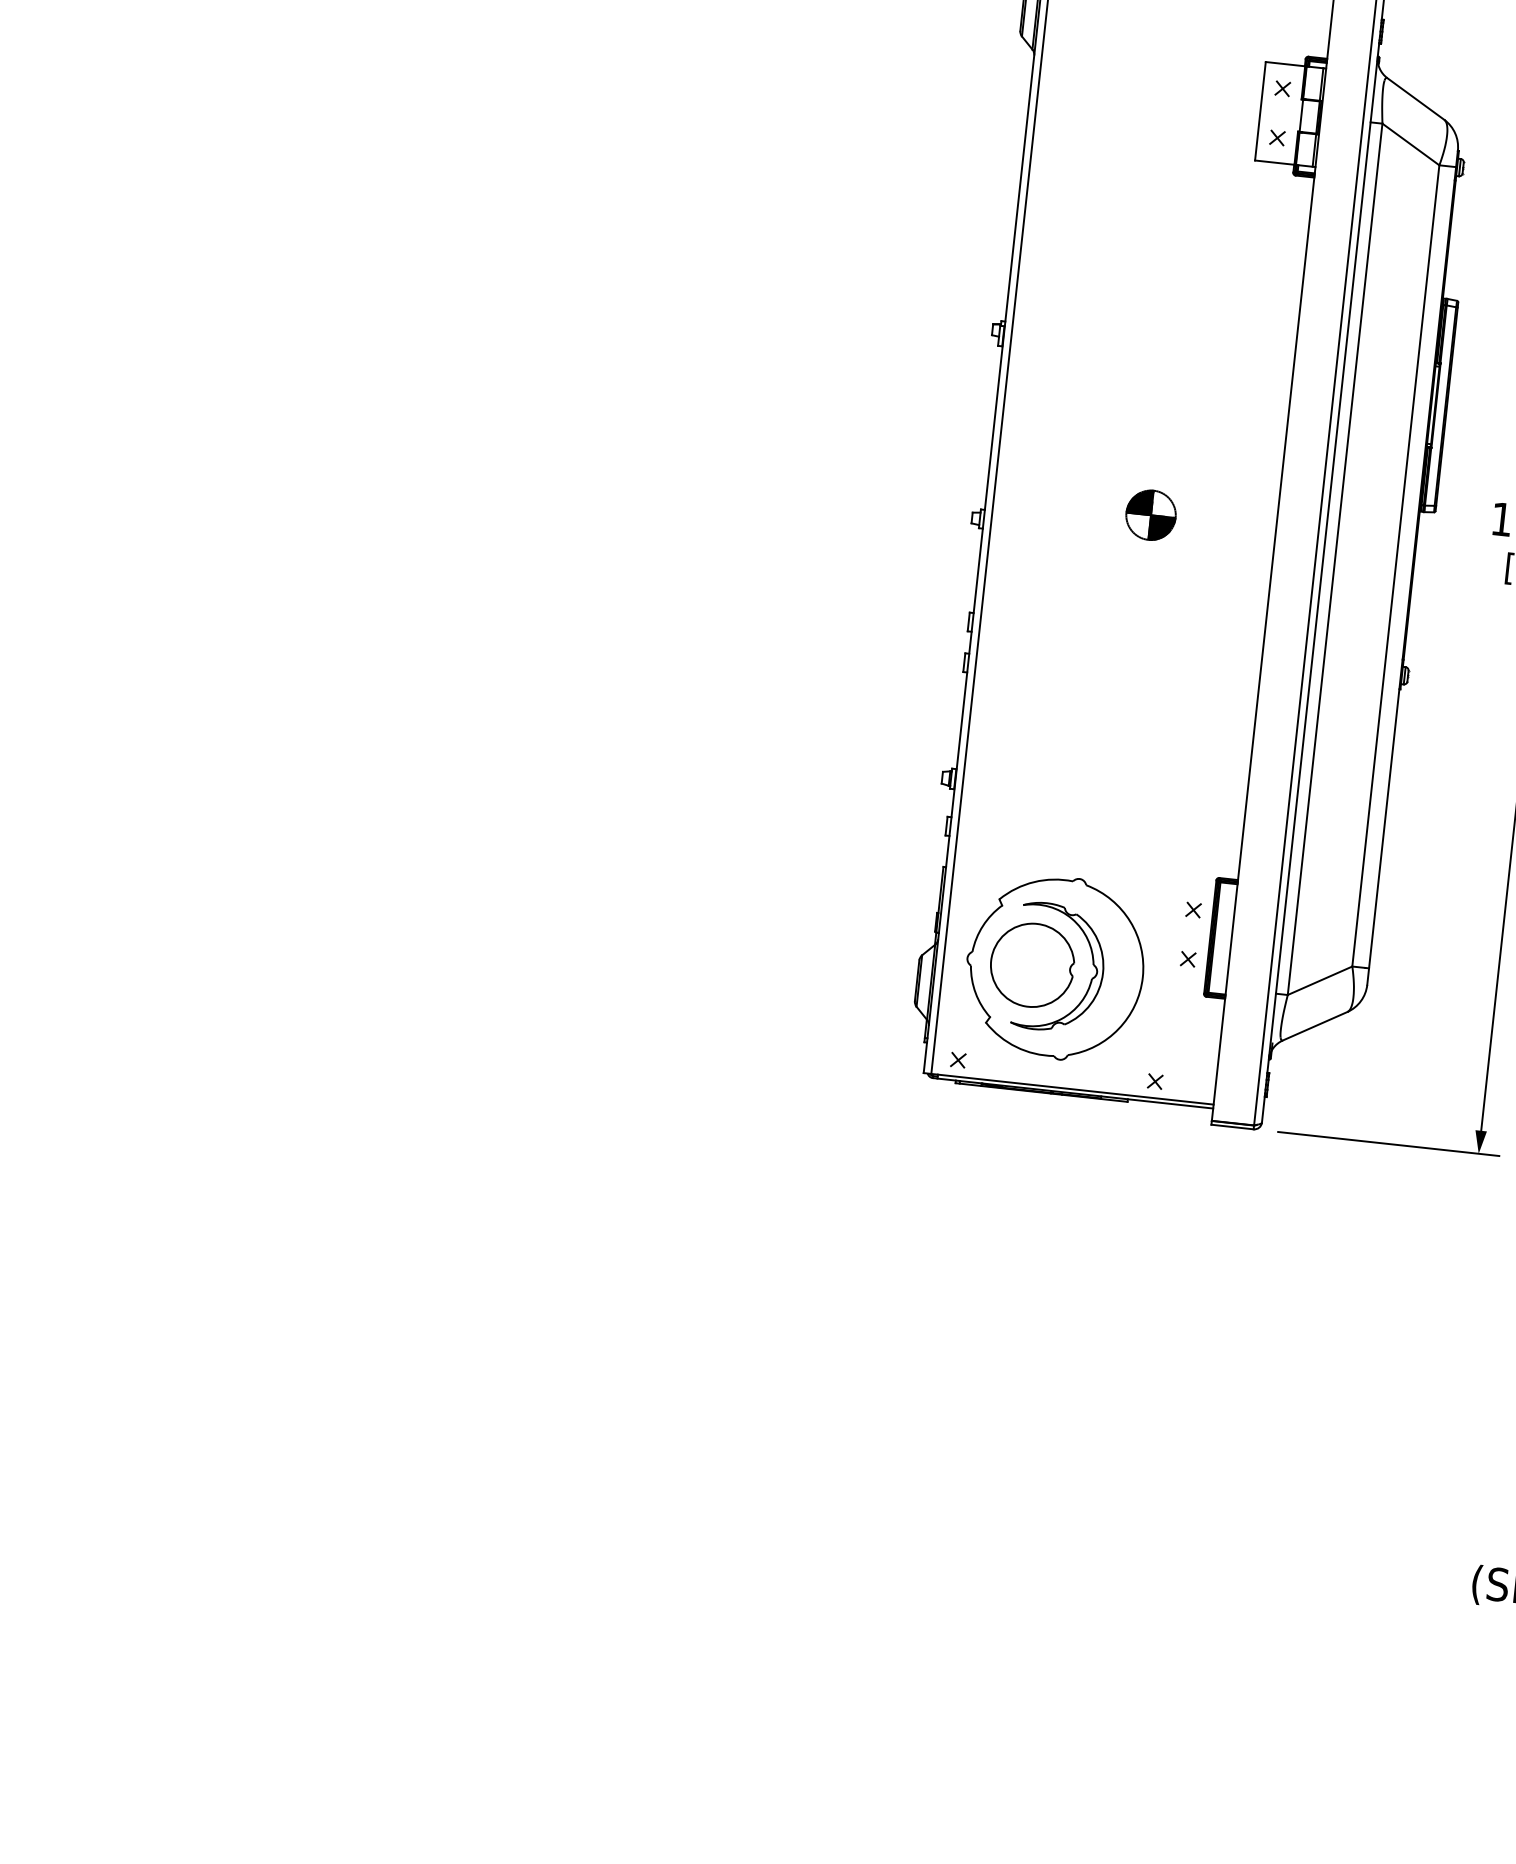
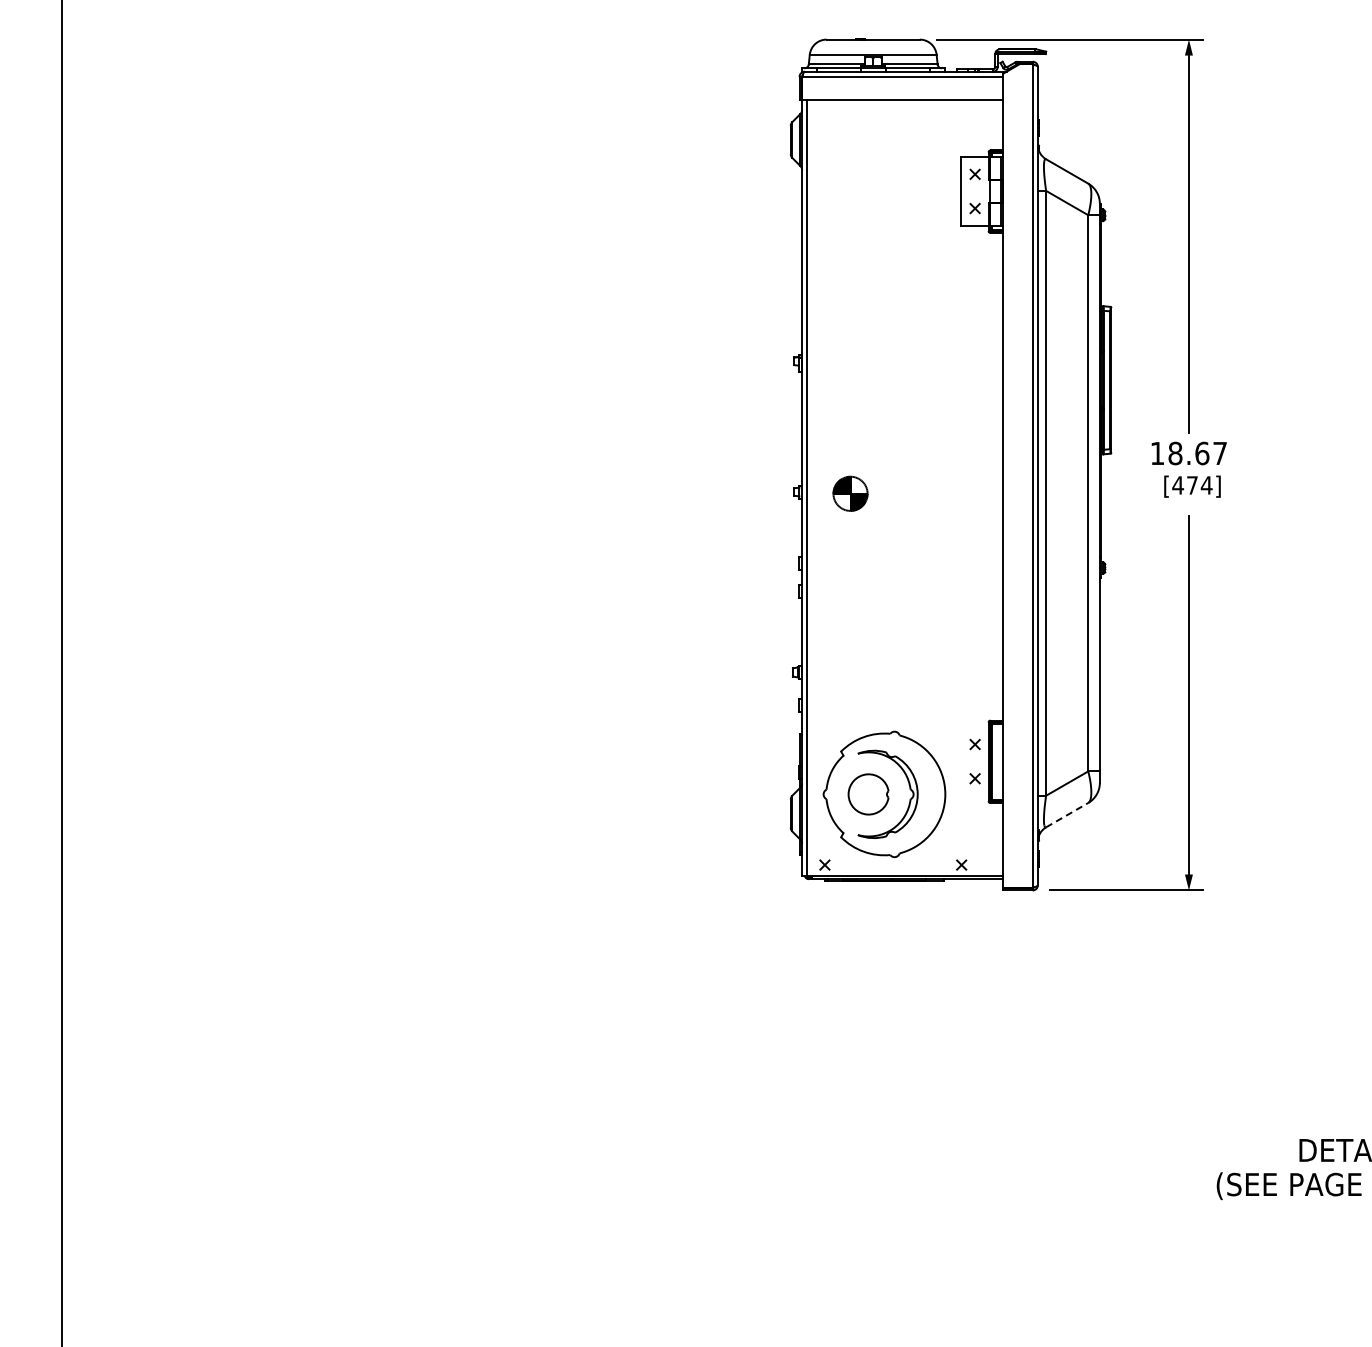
part: (1151, 514) -> (850, 493), moved
part: (1032, 965) -> (868, 794), size x0.7
line: (1315, 1025) -> (1067, 814), solid -> dashed

